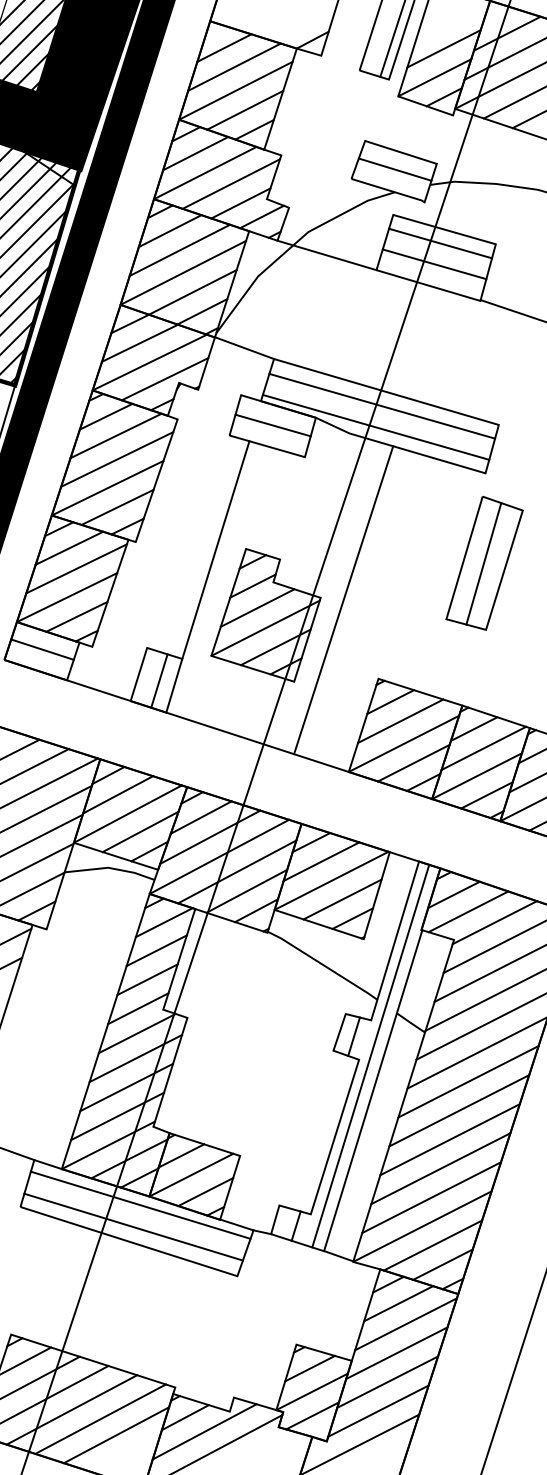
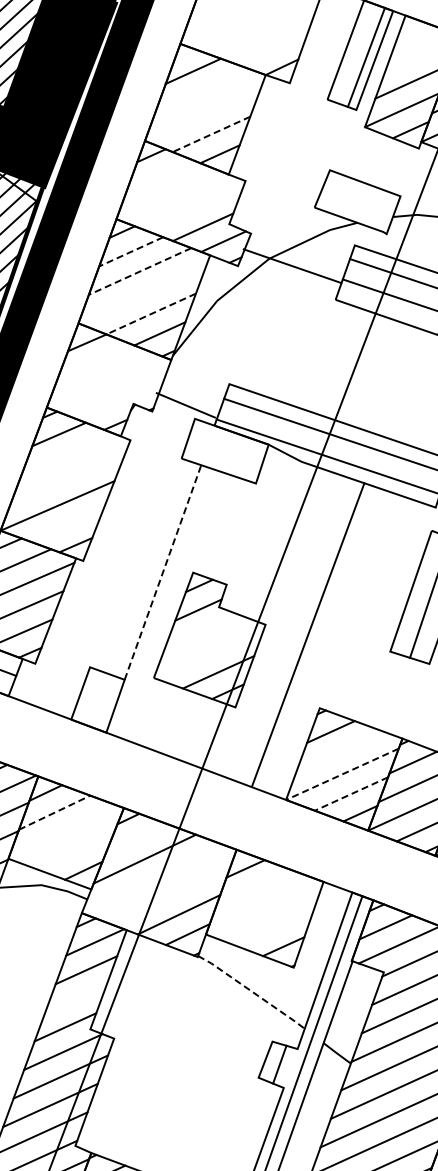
line: (234, 66) -> (202, 90), removed
line: (235, 90) -> (202, 114), removed
line: (245, 110) -> (211, 134), solid -> dashed
line: (195, 153) -> (159, 175), removed
line: (394, 169) -> (358, 200), removed
line: (205, 173) -> (169, 195), removed
line: (231, 183) -> (194, 206), removed
line: (169, 231) -> (130, 252), solid -> dashed
line: (179, 250) -> (139, 271), solid -> dashed
line: (326, 255) -> (292, 266), moved
line: (183, 272) -> (142, 293), removed
line: (192, 292) -> (150, 314), solid -> dashed
line: (140, 342) -> (96, 361), removed
line: (244, 348) -> (185, 405), moved
line: (149, 362) -> (104, 382), removed
line: (164, 379) -> (119, 399), removed
line: (272, 425) -> (224, 450), removed
line: (115, 435) -> (67, 453), removed
line: (117, 459) -> (68, 477), removed
line: (117, 506) -> (66, 524), removed
line: (215, 550) -> (162, 572), solid -> dashed
line: (343, 600) -> (308, 635), moved
line: (257, 607) -> (202, 631), removed
line: (265, 627) -> (209, 651), removed
line: (159, 680) -> (100, 700), removed
line: (400, 720) -> (339, 750), removed
line: (403, 743) -> (341, 773), solid -> dashed
line: (413, 763) -> (351, 794), solid -> dashed
line: (118, 794) -> (55, 812), solid -> dashed
line: (127, 813) -> (63, 831), removed
line: (200, 817) -> (135, 838), removed
line: (140, 831) -> (75, 850), removed
line: (219, 856) -> (153, 878), removed
line: (321, 861) -> (254, 888), removed
line: (237, 871) -> (170, 894), removed
line: (331, 880) -> (264, 907), removed
line: (342, 899) -> (274, 927), removed
line: (323, 965) -> (252, 992), solid -> dashed
line: (147, 979) -> (75, 998), removed

